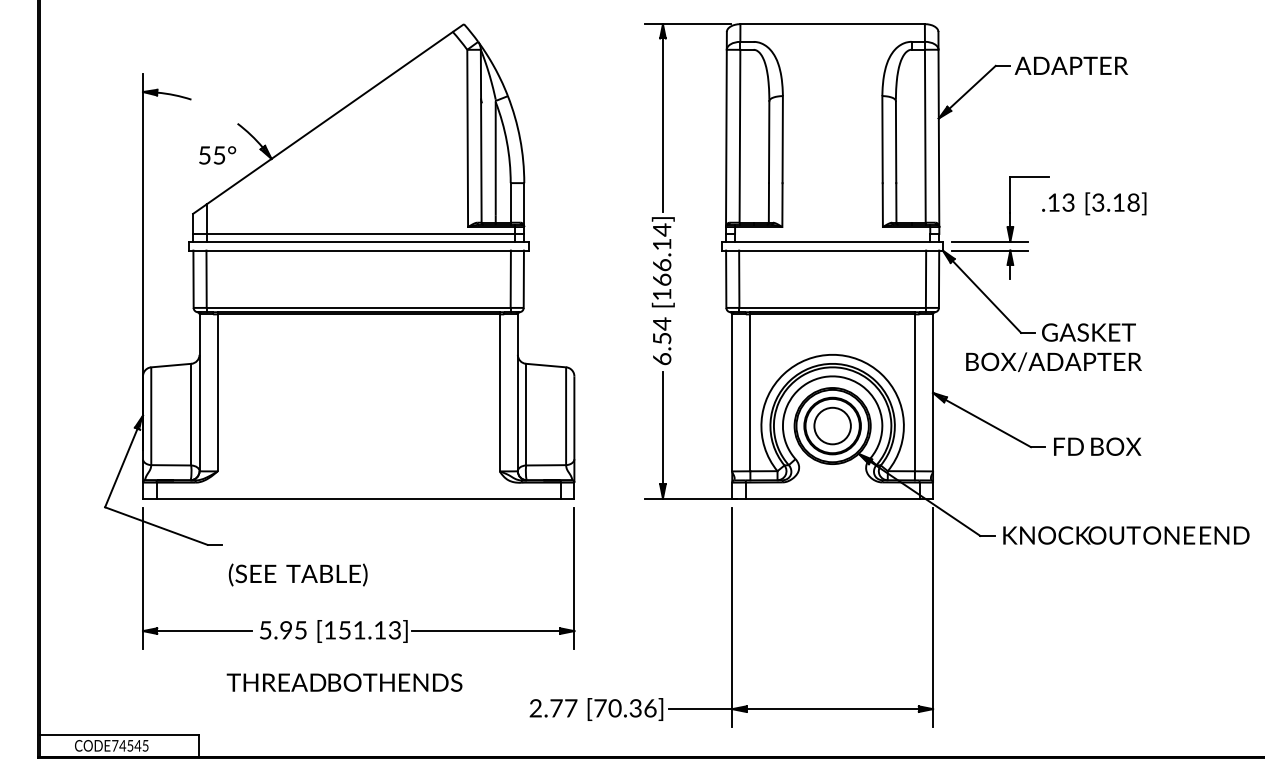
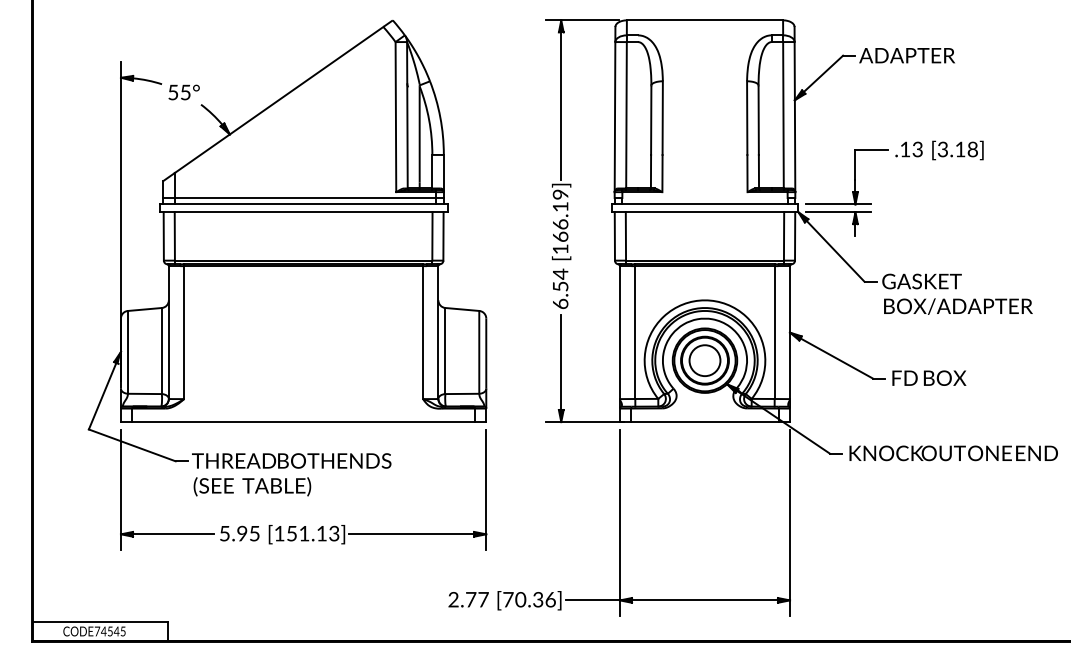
text: (216, 155) -> (183, 92), moved
text: (1094, 203) -> (939, 150), moved
text: (662, 229) -> (560, 194), [166.14] -> [166.19]
text: (1054, 362) -> (958, 306), moved
text: (344, 682) -> (291, 460), moved

